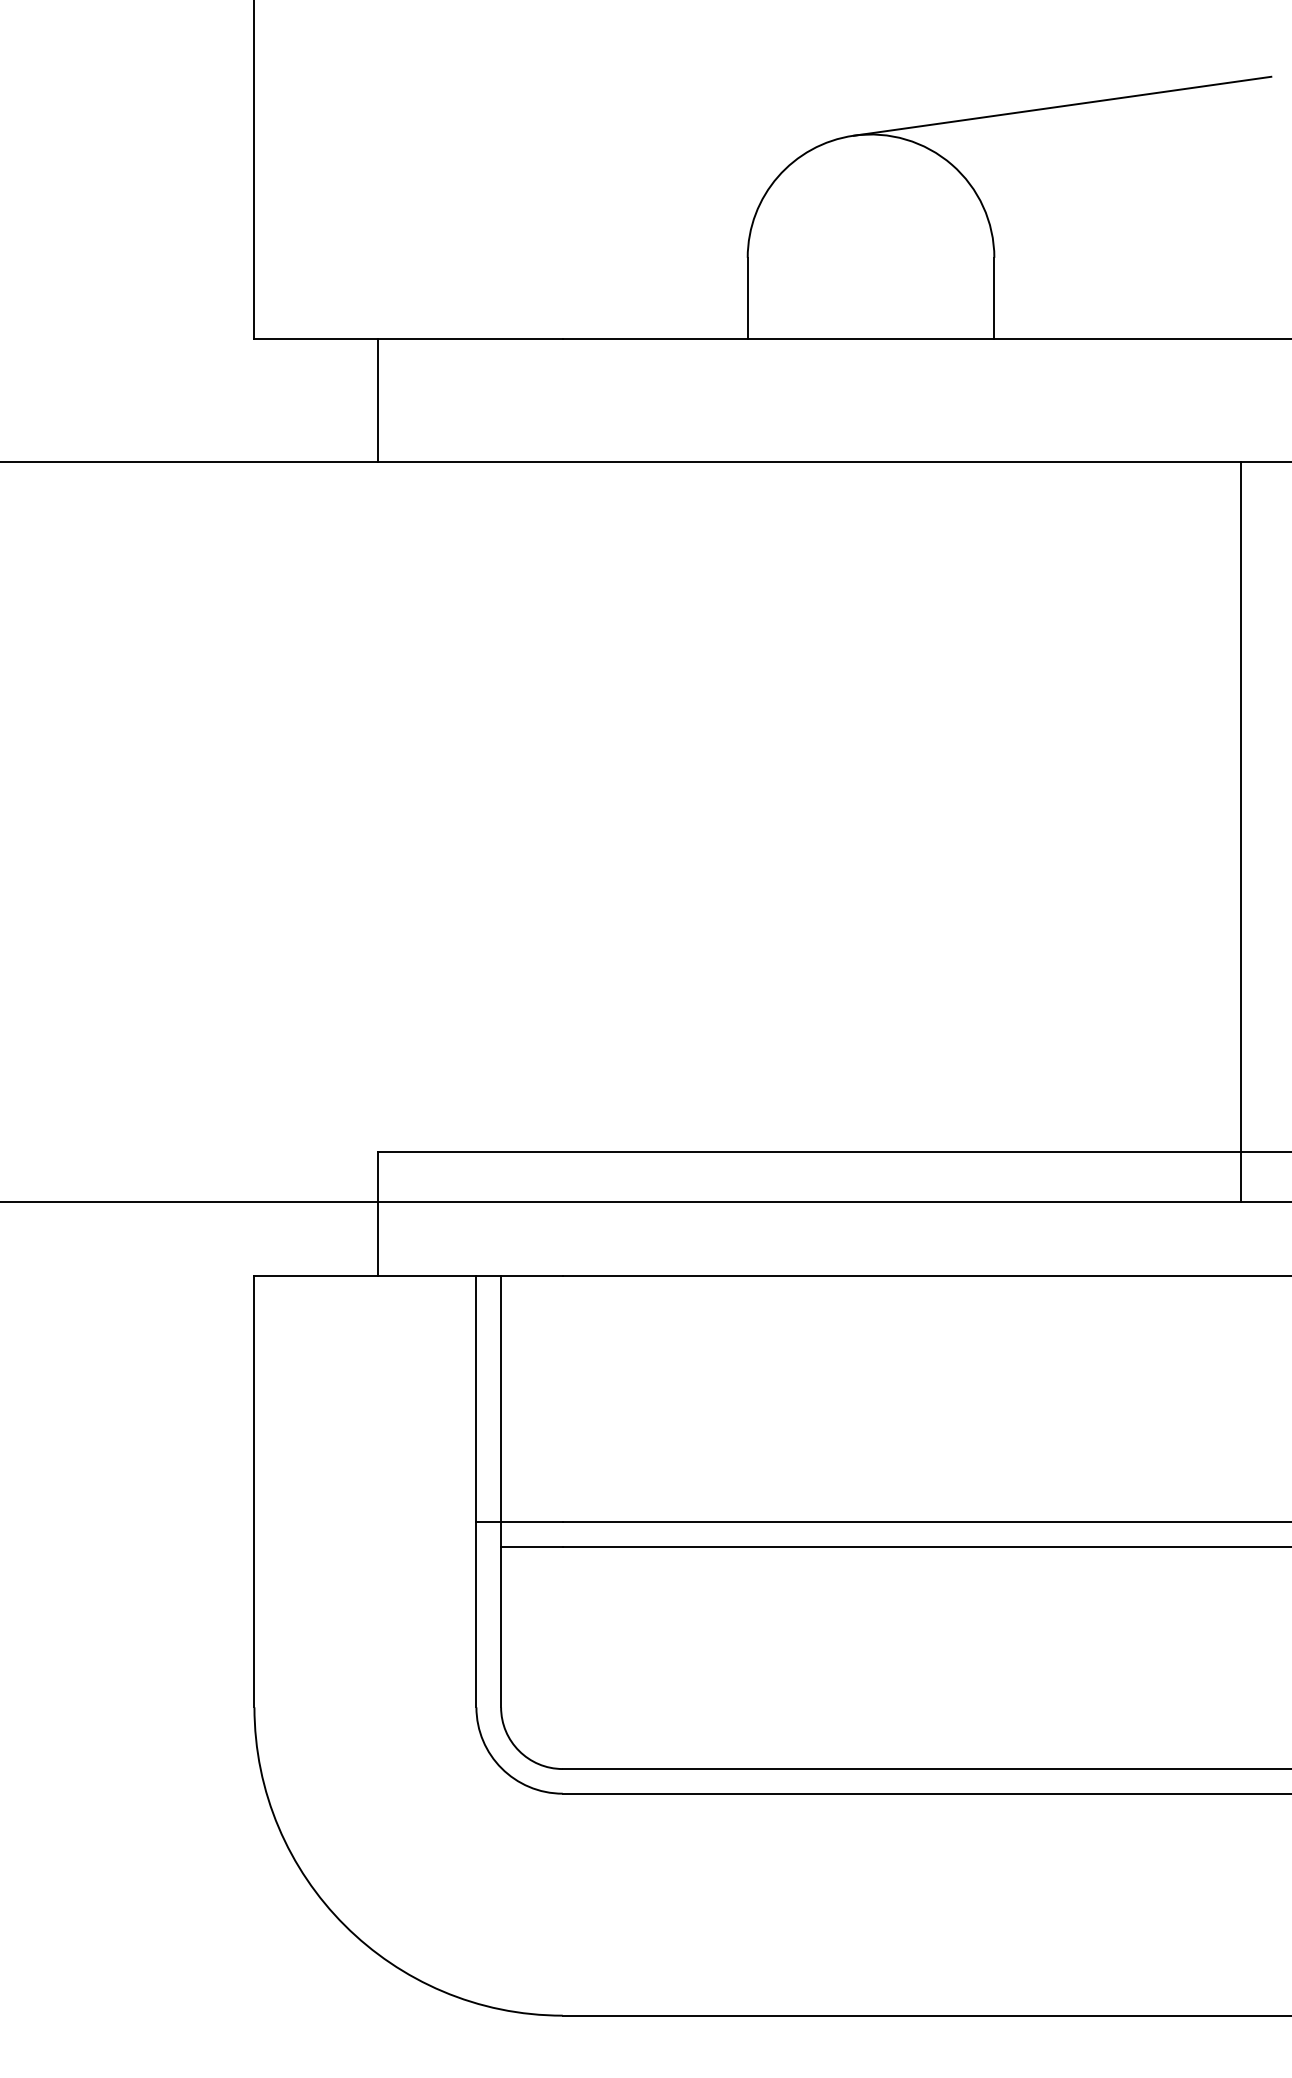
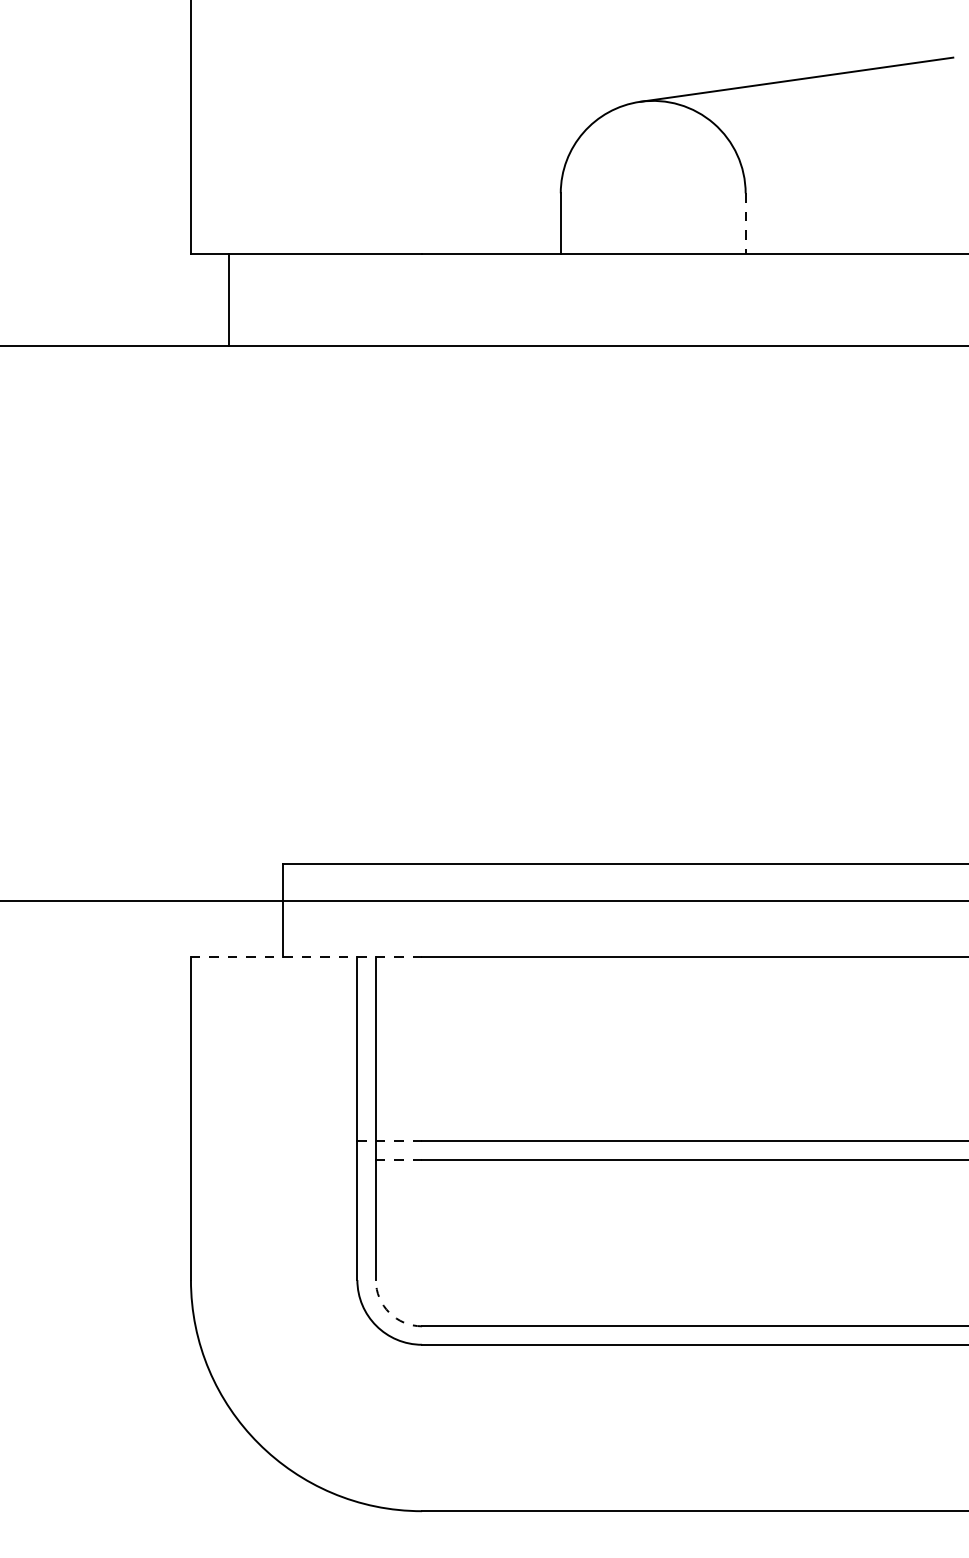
line: (994, 298) -> (745, 223), solid -> dashed
line: (377, 399) -> (229, 299), moved
line: (1240, 831) -> (930, 623), removed
line: (408, 1275) -> (306, 956), solid -> dashed
line: (520, 1522) -> (390, 1141), solid -> dashed
line: (531, 1547) -> (398, 1160), solid -> dashed
arc: (519, 1750) -> (389, 1312), solid -> dashed

